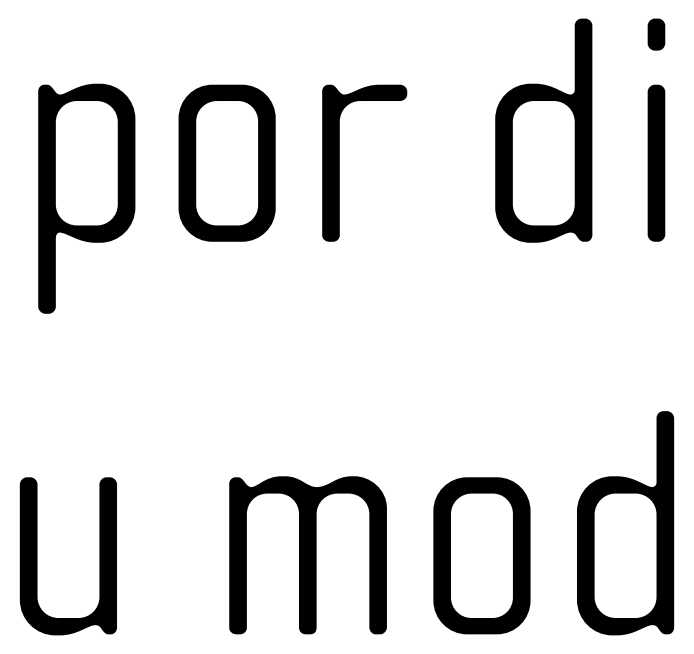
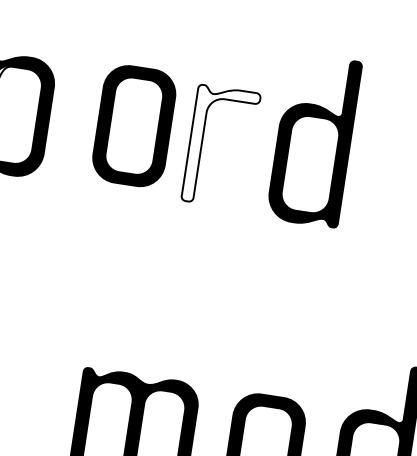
part: (543, 130) -> (313, 140), moved
part: (226, 162) -> (133, 125), moved
fill: (364, 162) -> (221, 146), removed

